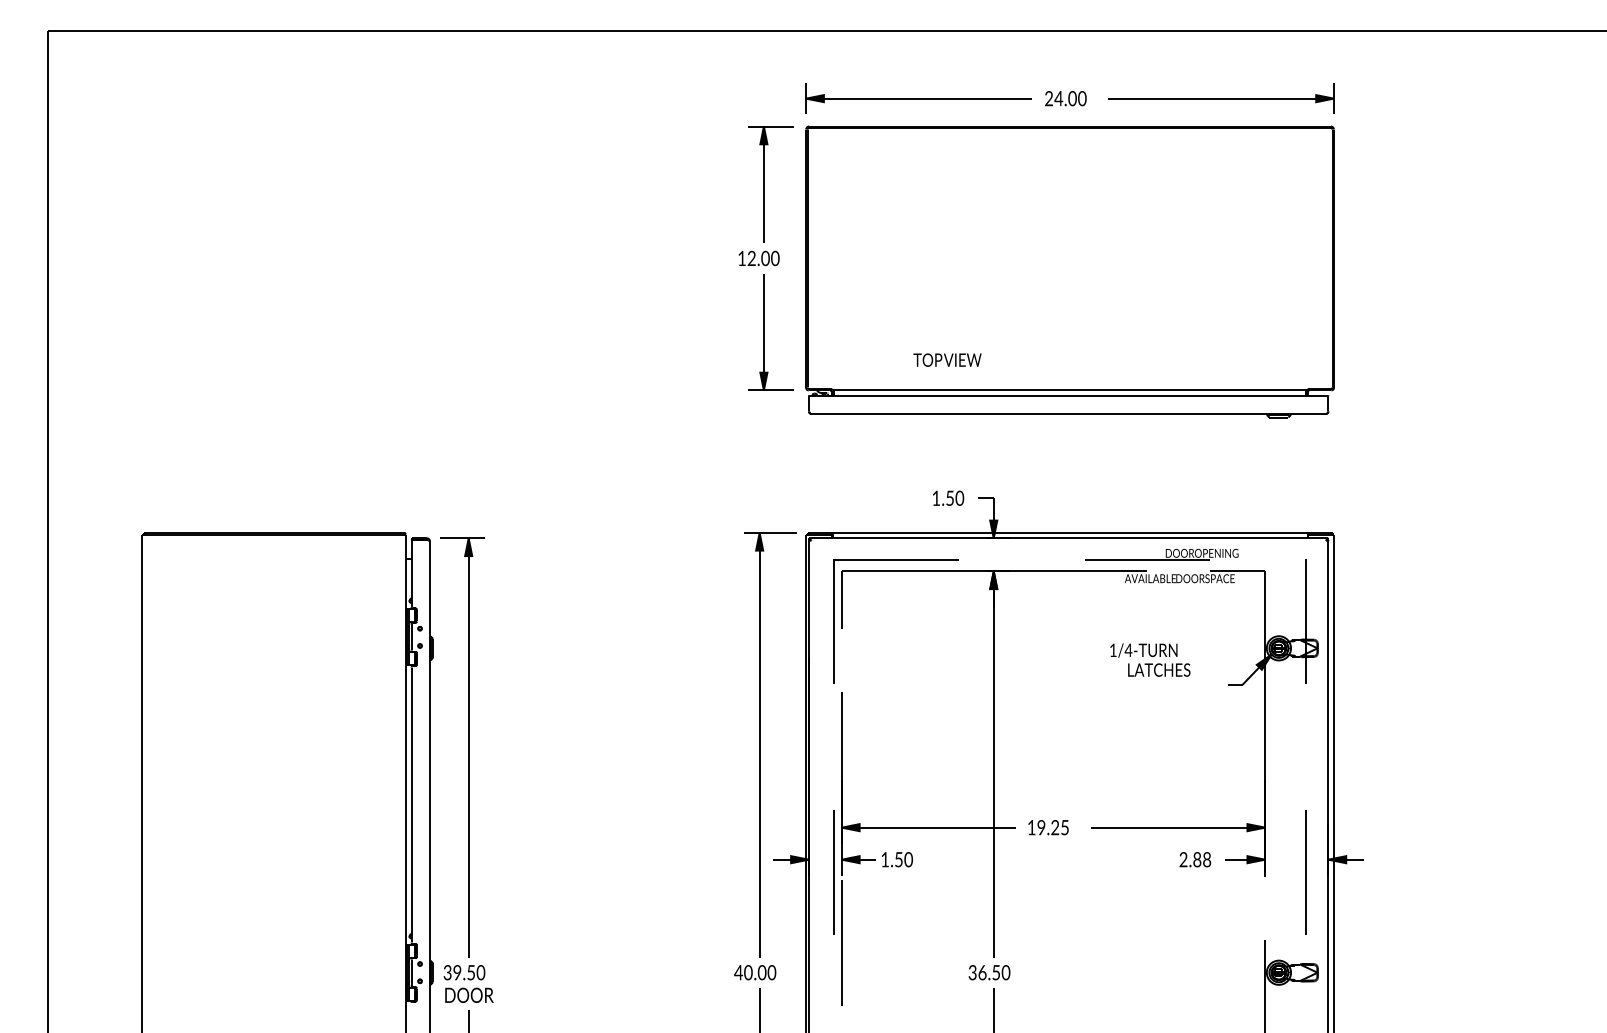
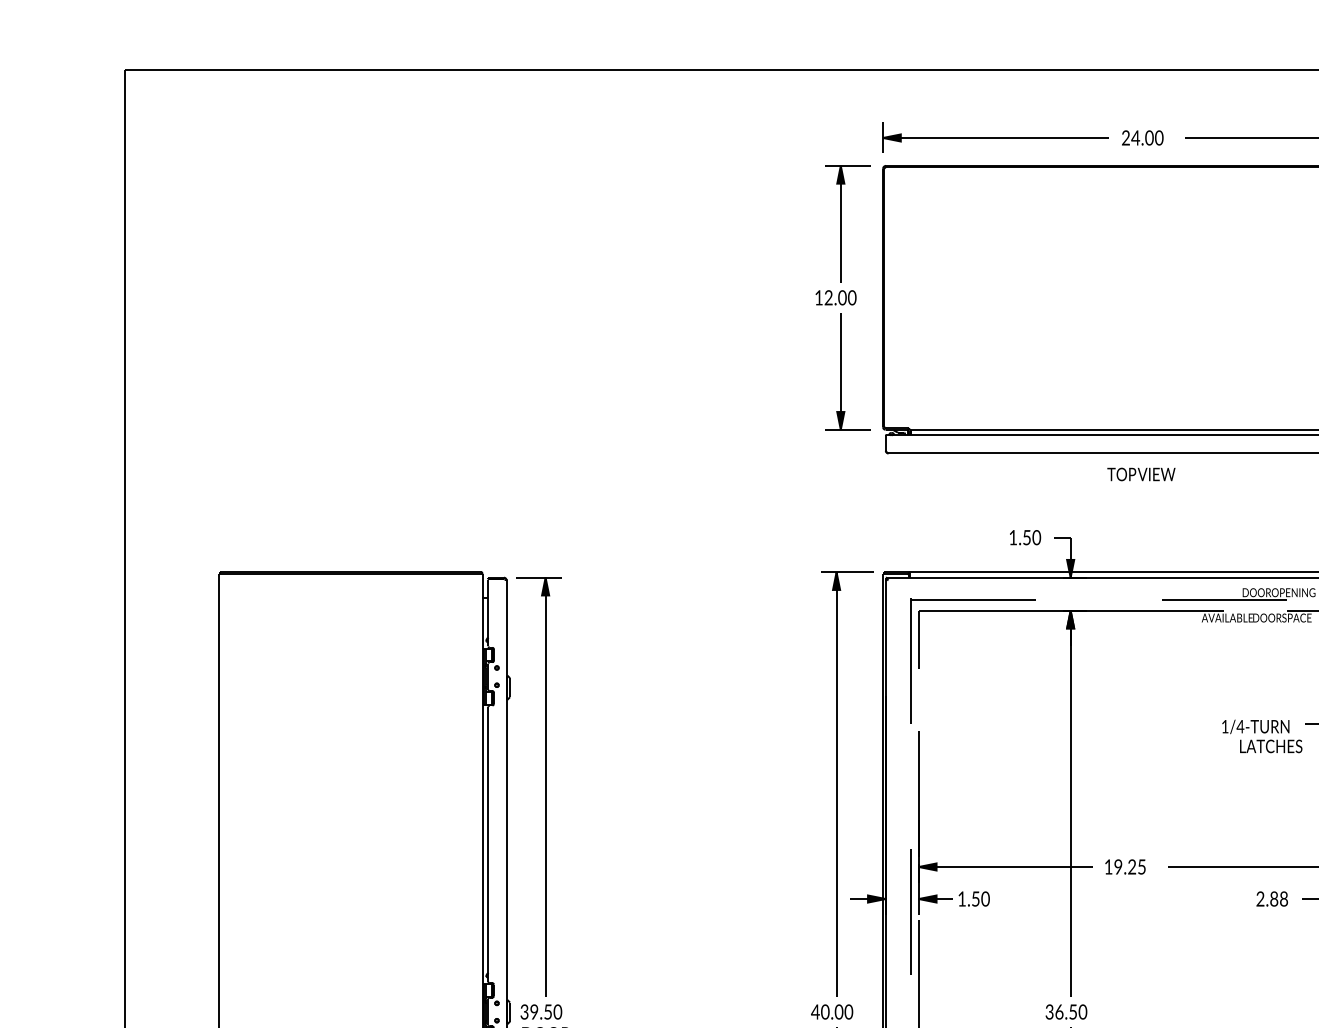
text: (947, 359) -> (1141, 473), moved
text: (1150, 659) -> (1262, 735), moved

